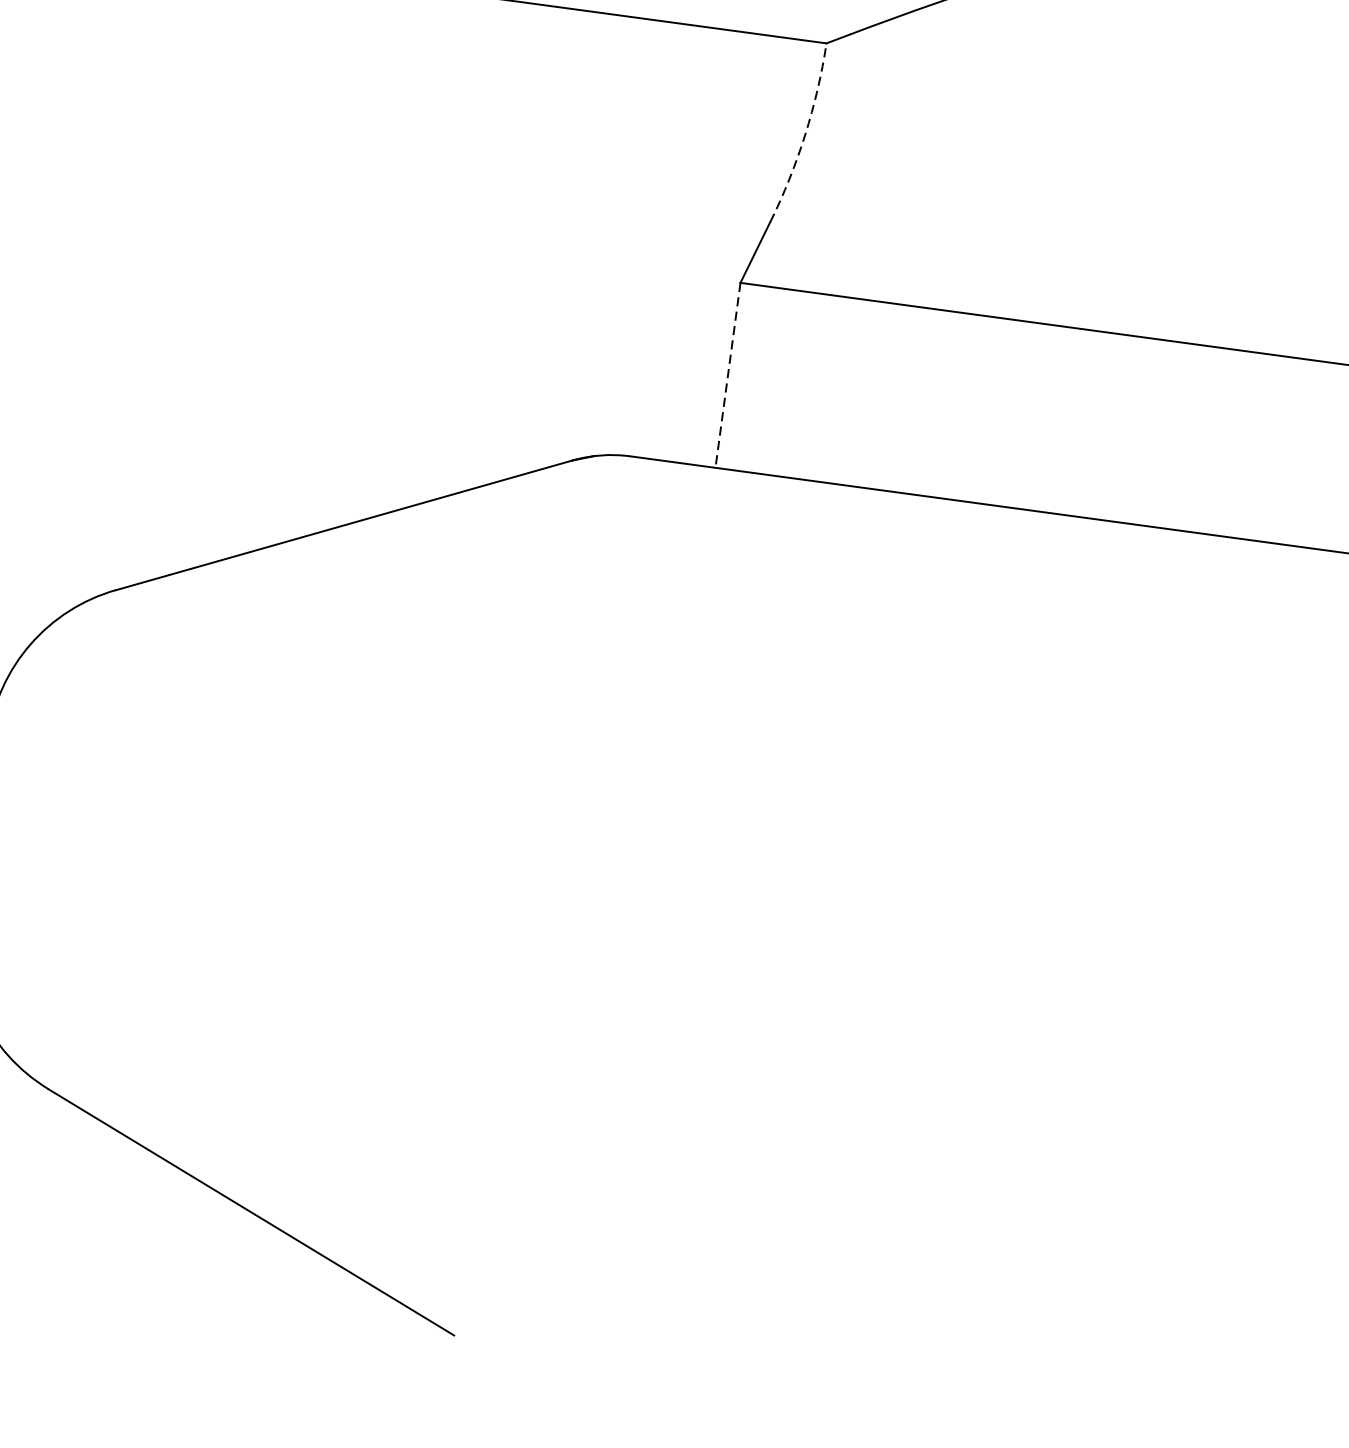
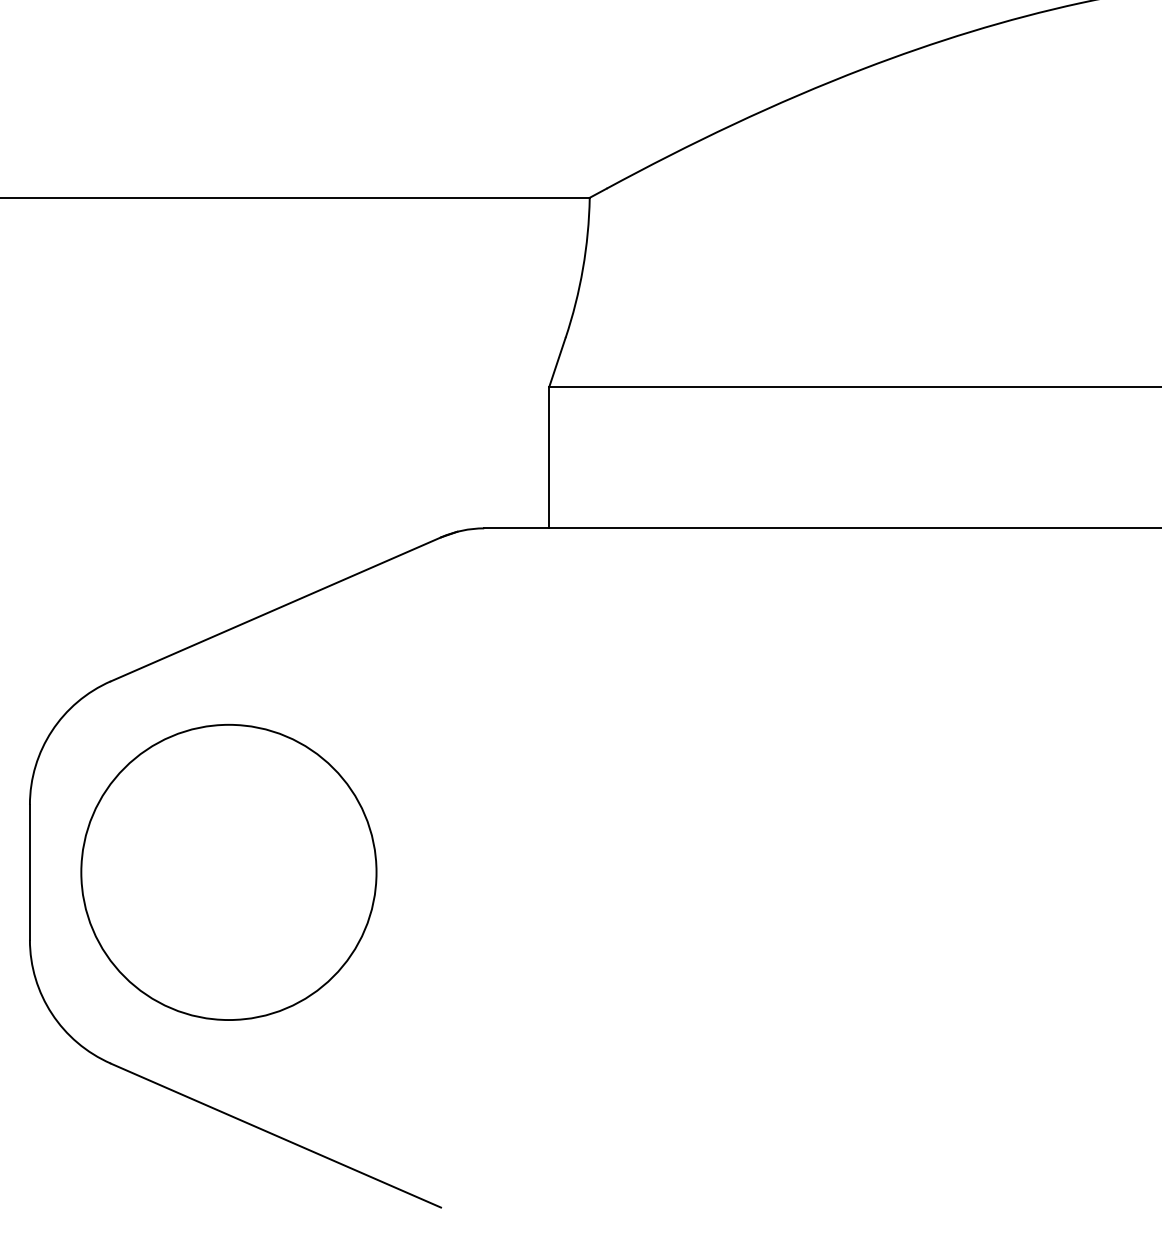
arc: (804, 134) -> (582, 268), dashed -> solid
line: (728, 375) -> (549, 457), dashed -> solid
circle: (235, 859) -> (228, 871), added

